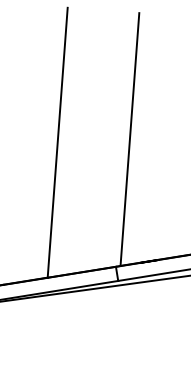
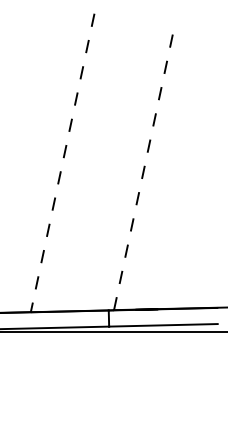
line: (129, 139) -> (143, 170), solid -> dashed
line: (57, 142) -> (62, 162), solid -> dashed

